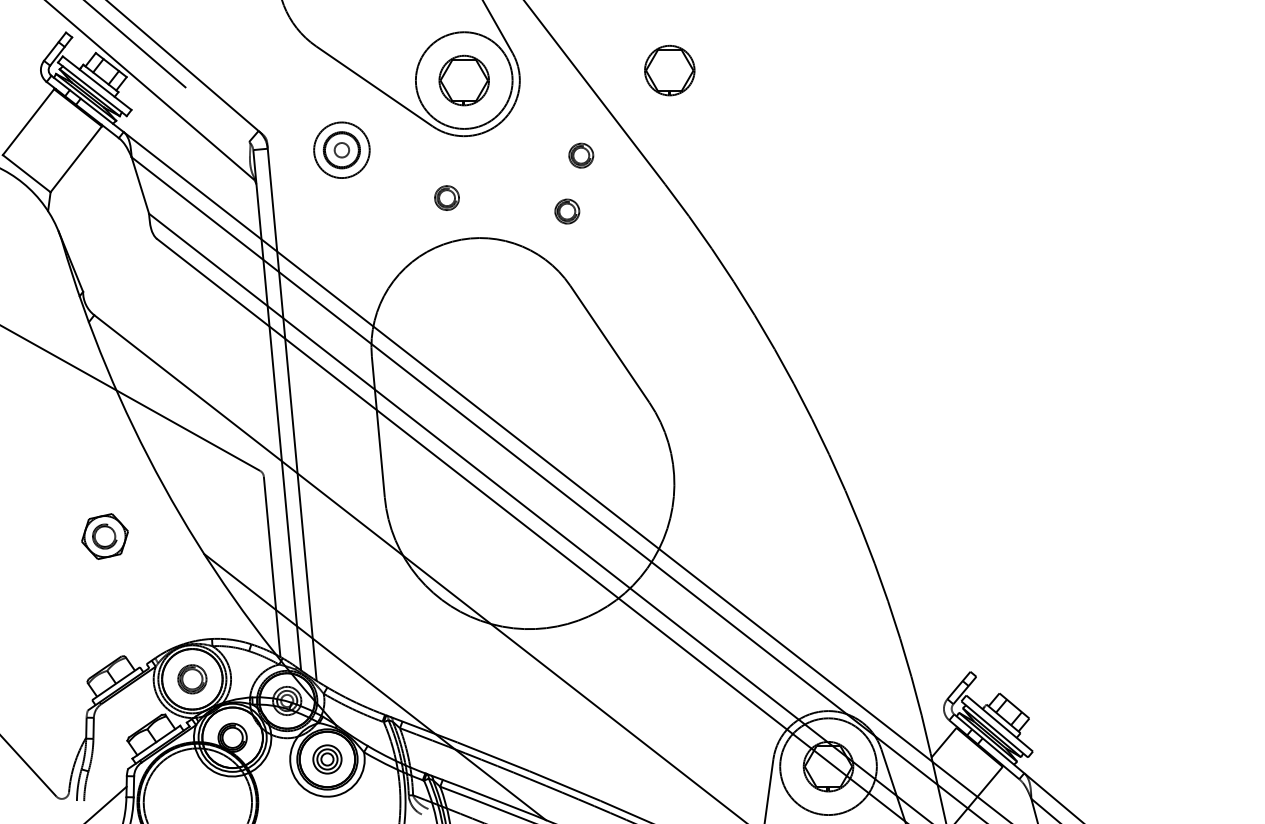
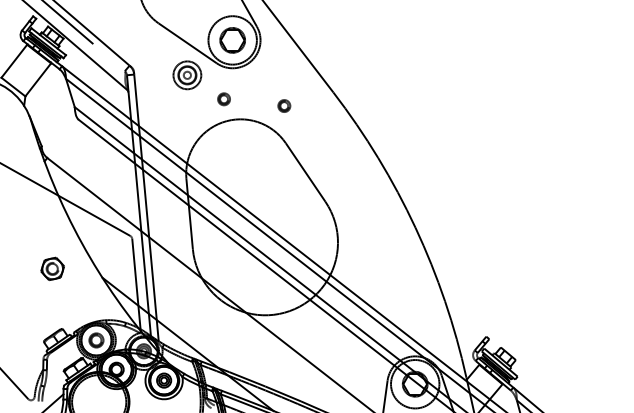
part: (669, 70) -> (335, 35), removed
part: (342, 150) -> (187, 75), moved
part: (581, 154) -> (291, 77), removed

